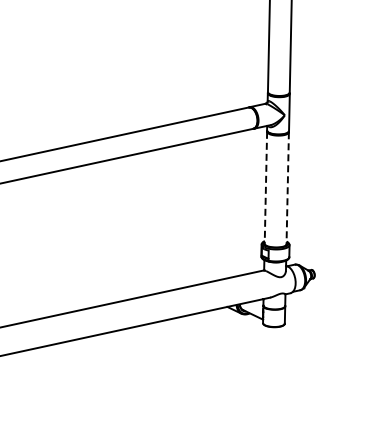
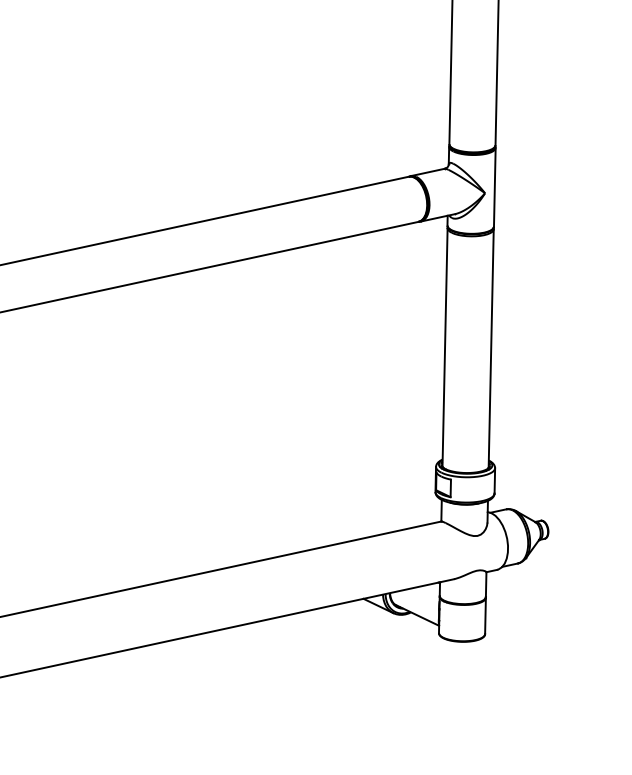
line: (265, 188) -> (444, 348), dashed -> solid
line: (287, 189) -> (490, 350), dashed -> solid

